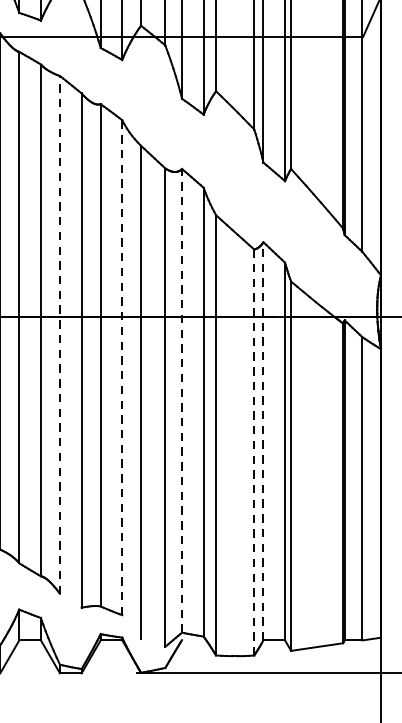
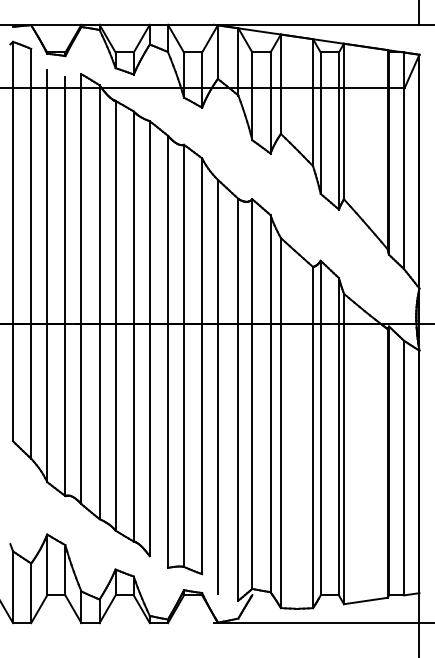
line: (59, 334) -> (149, 338), dashed -> solid
line: (122, 367) -> (202, 366), dashed -> solid
line: (182, 401) -> (252, 394), dashed -> solid
line: (263, 440) -> (320, 427), dashed -> solid
line: (254, 452) -> (313, 437), dashed -> solid

